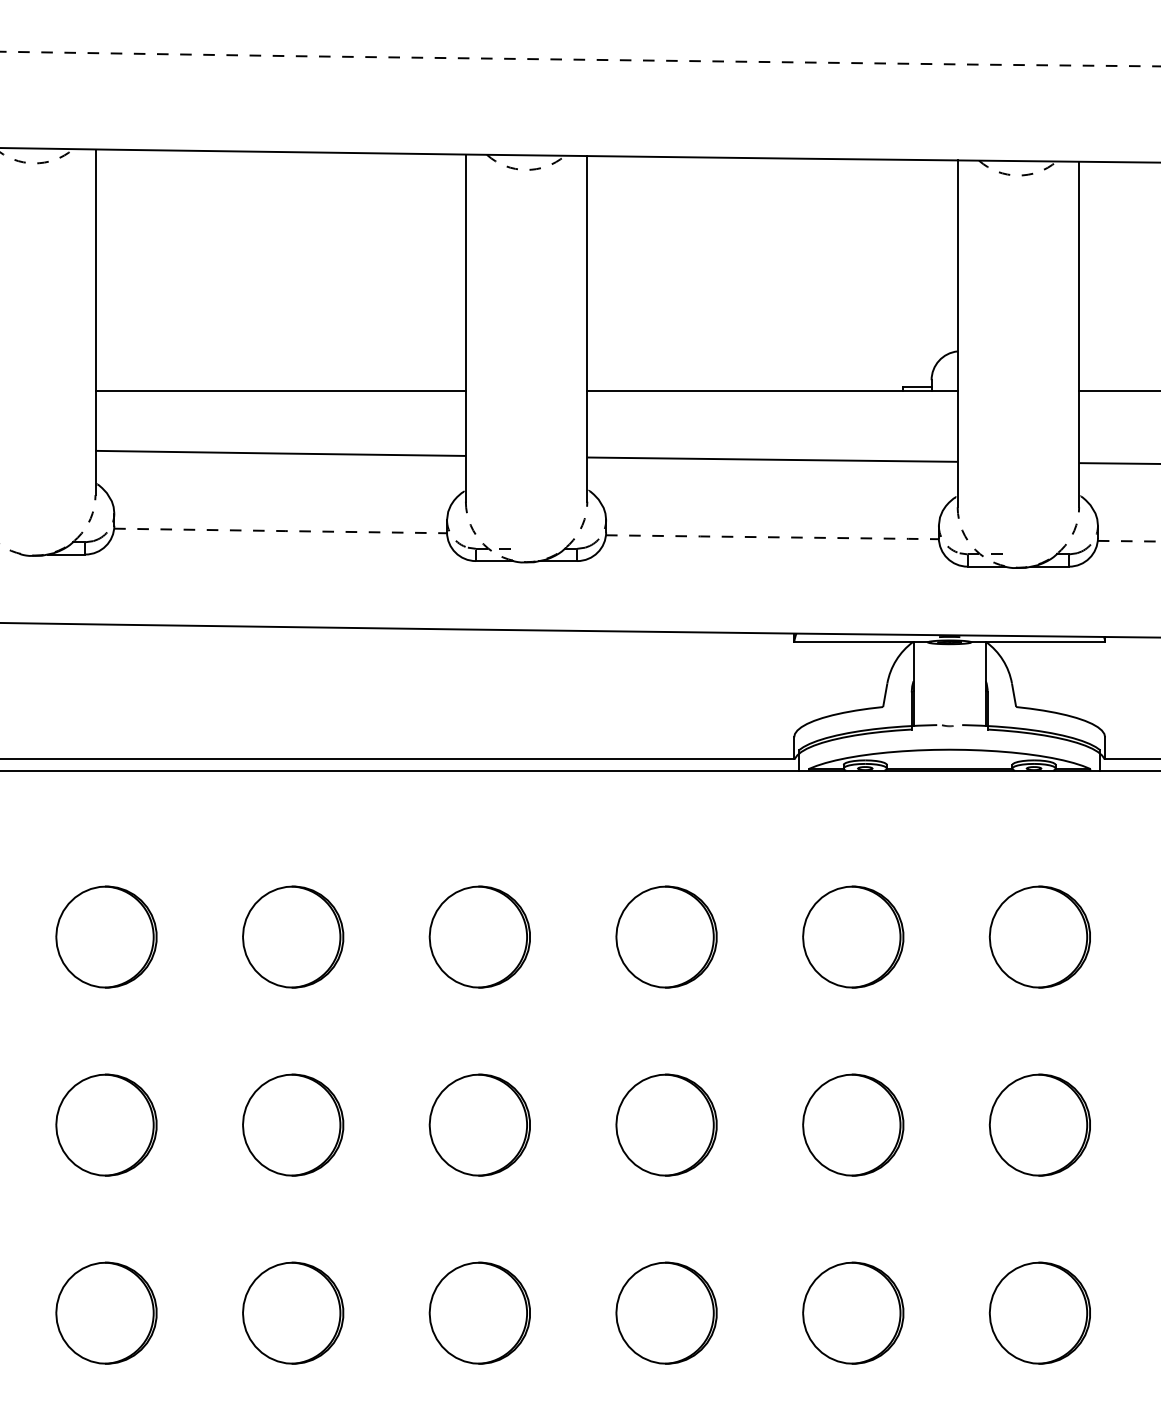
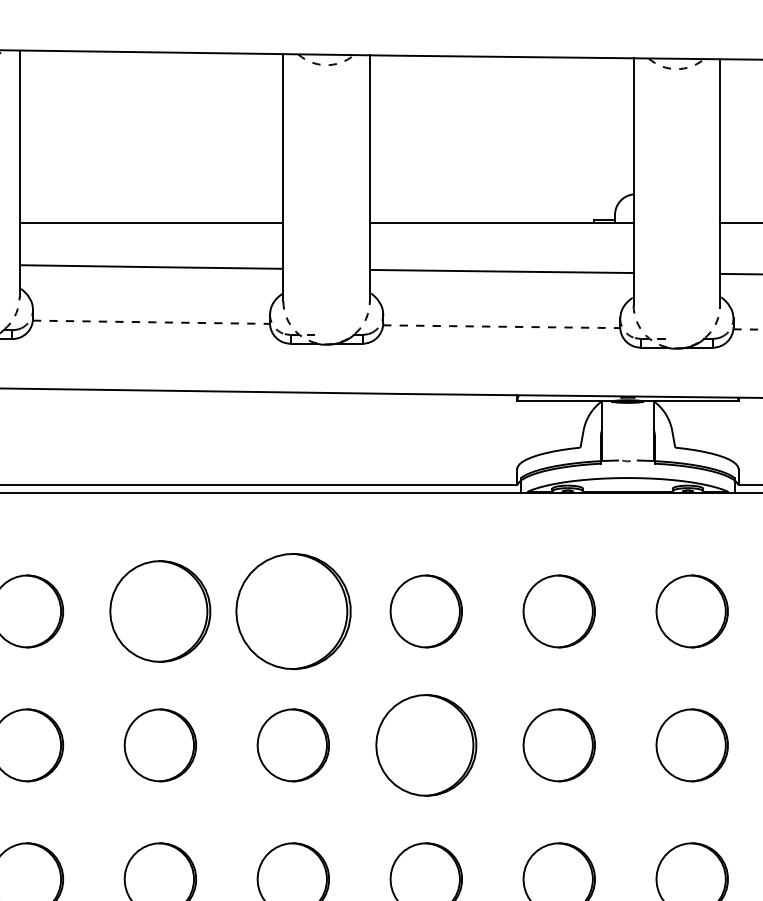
part: (293, 936) -> (160, 611), size x1.4
part: (479, 936) -> (293, 611), size x1.6
part: (666, 1124) -> (426, 744), size x1.4

